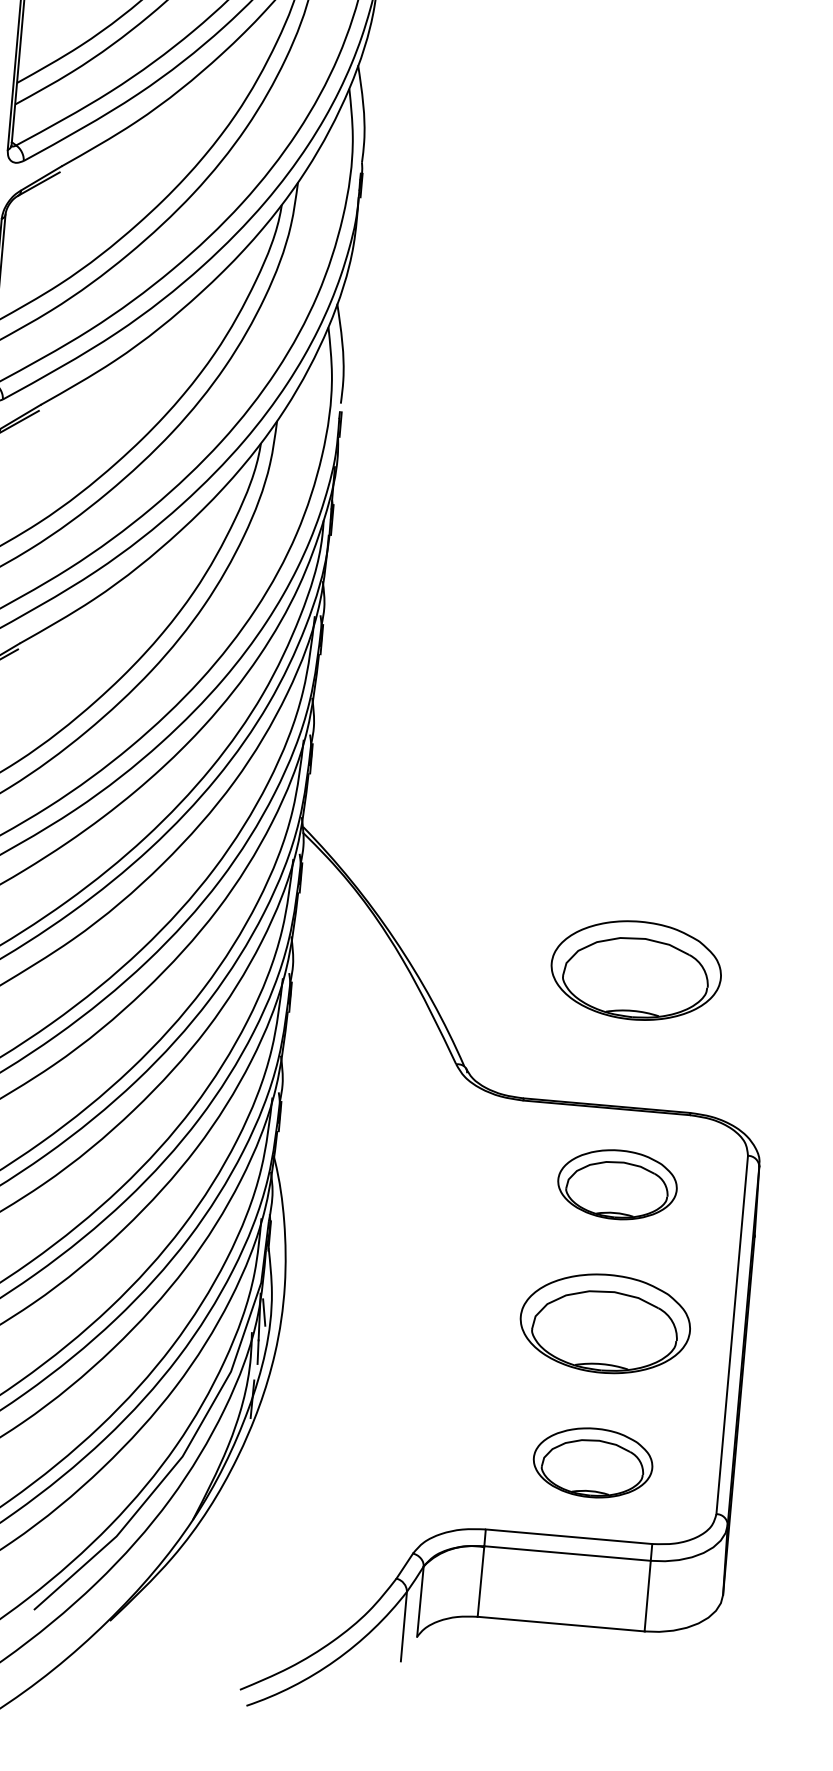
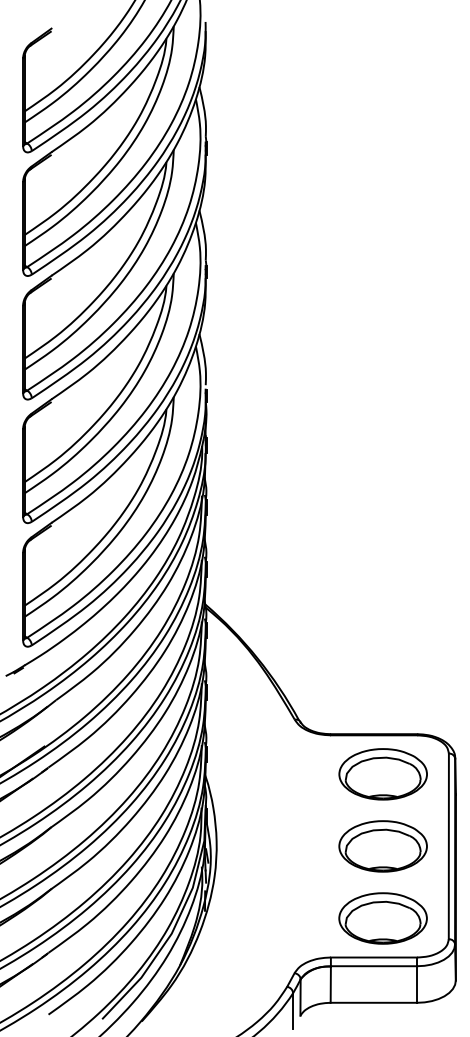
part: (635, 970) -> (382, 663), removed
part: (616, 1184) -> (382, 774), size x1.43
part: (591, 1462) -> (382, 918), size x1.43

